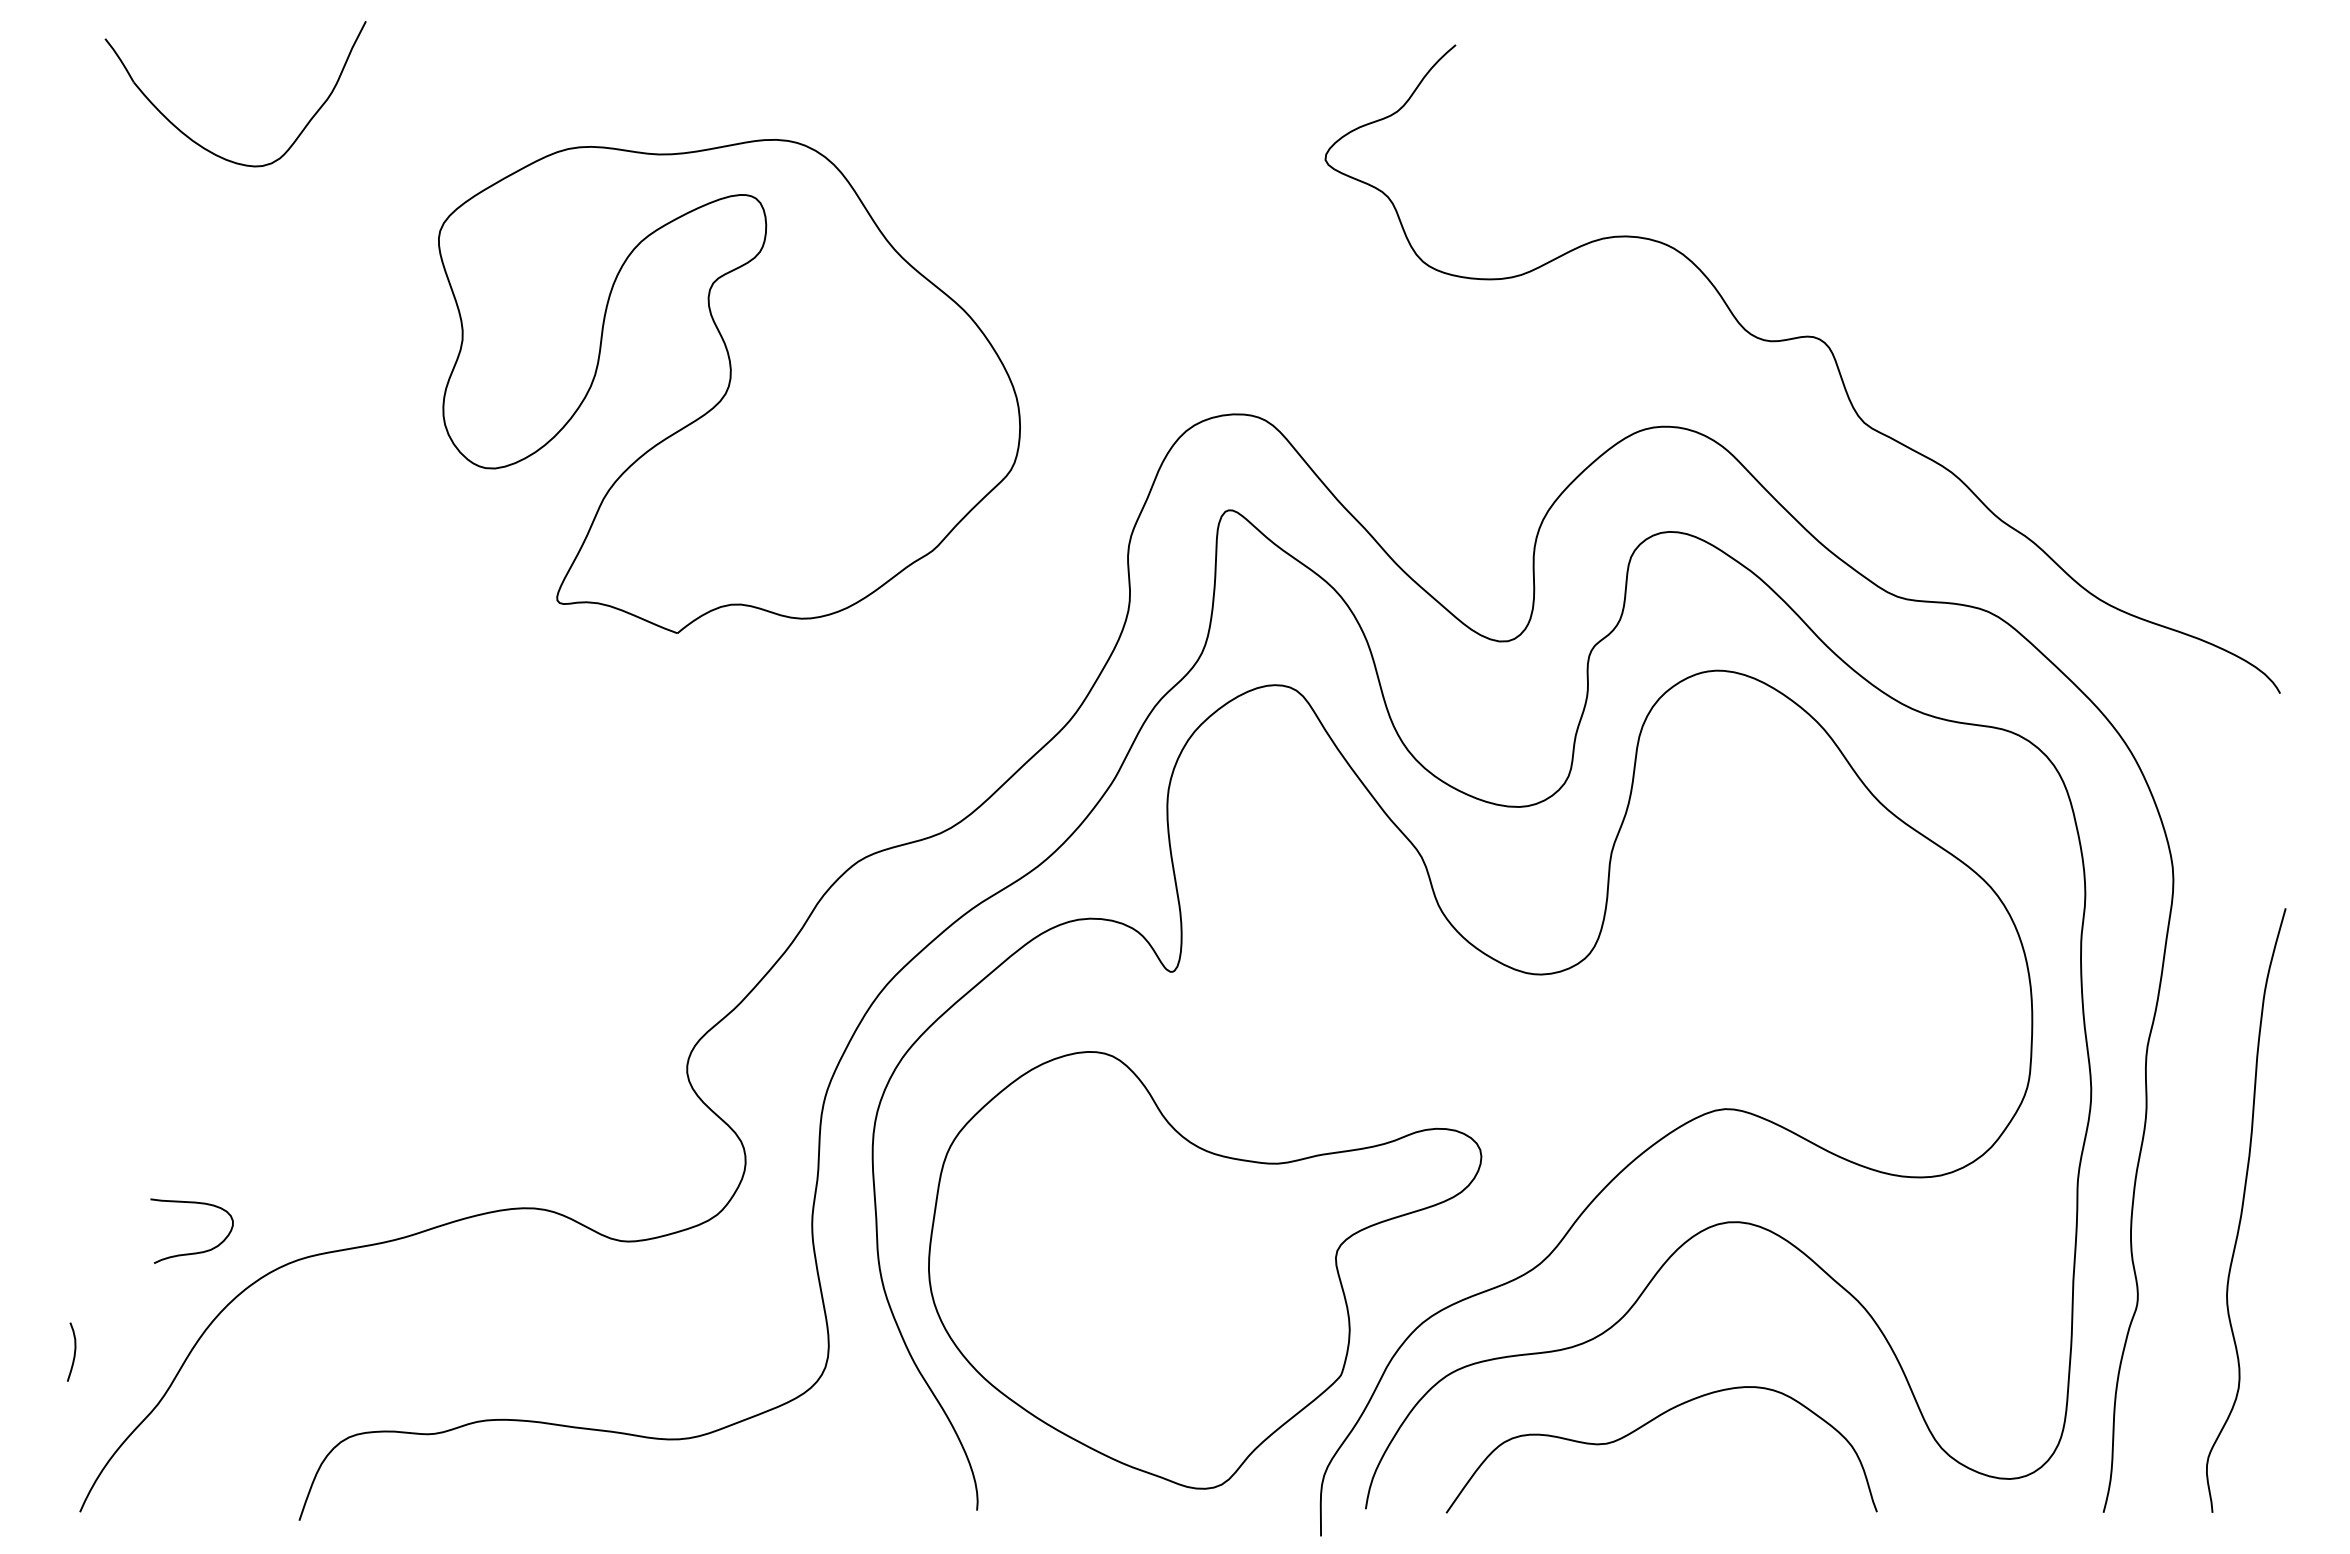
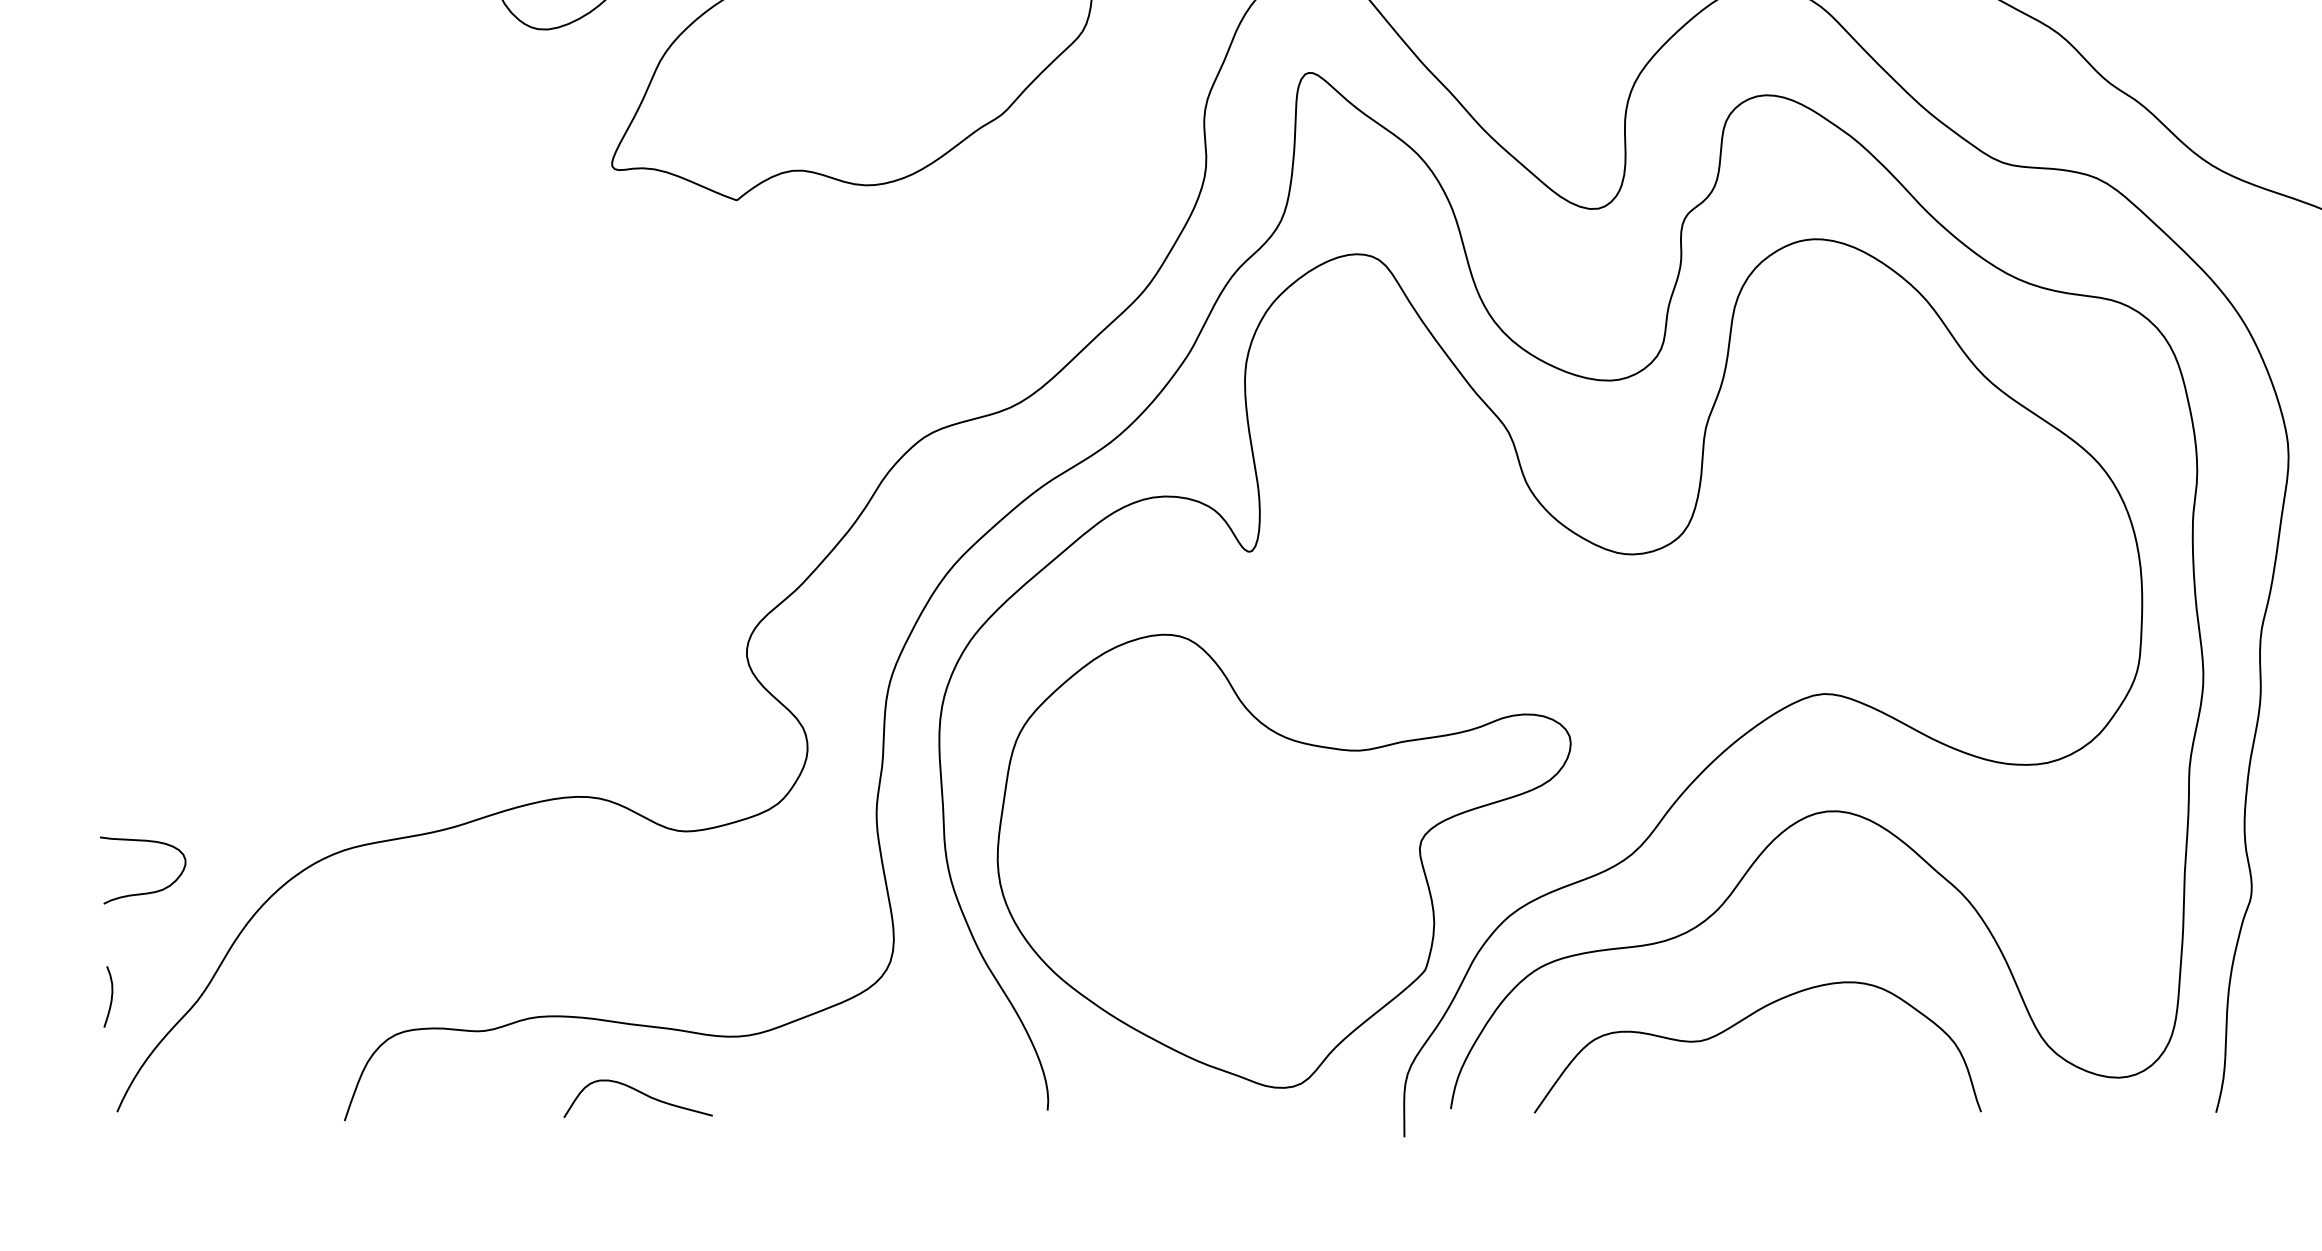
curve: (192, 1252) -> (143, 892), moved
curve: (74, 1351) -> (111, 996), moved
curve: (585, 1494) -> (641, 1093), added

